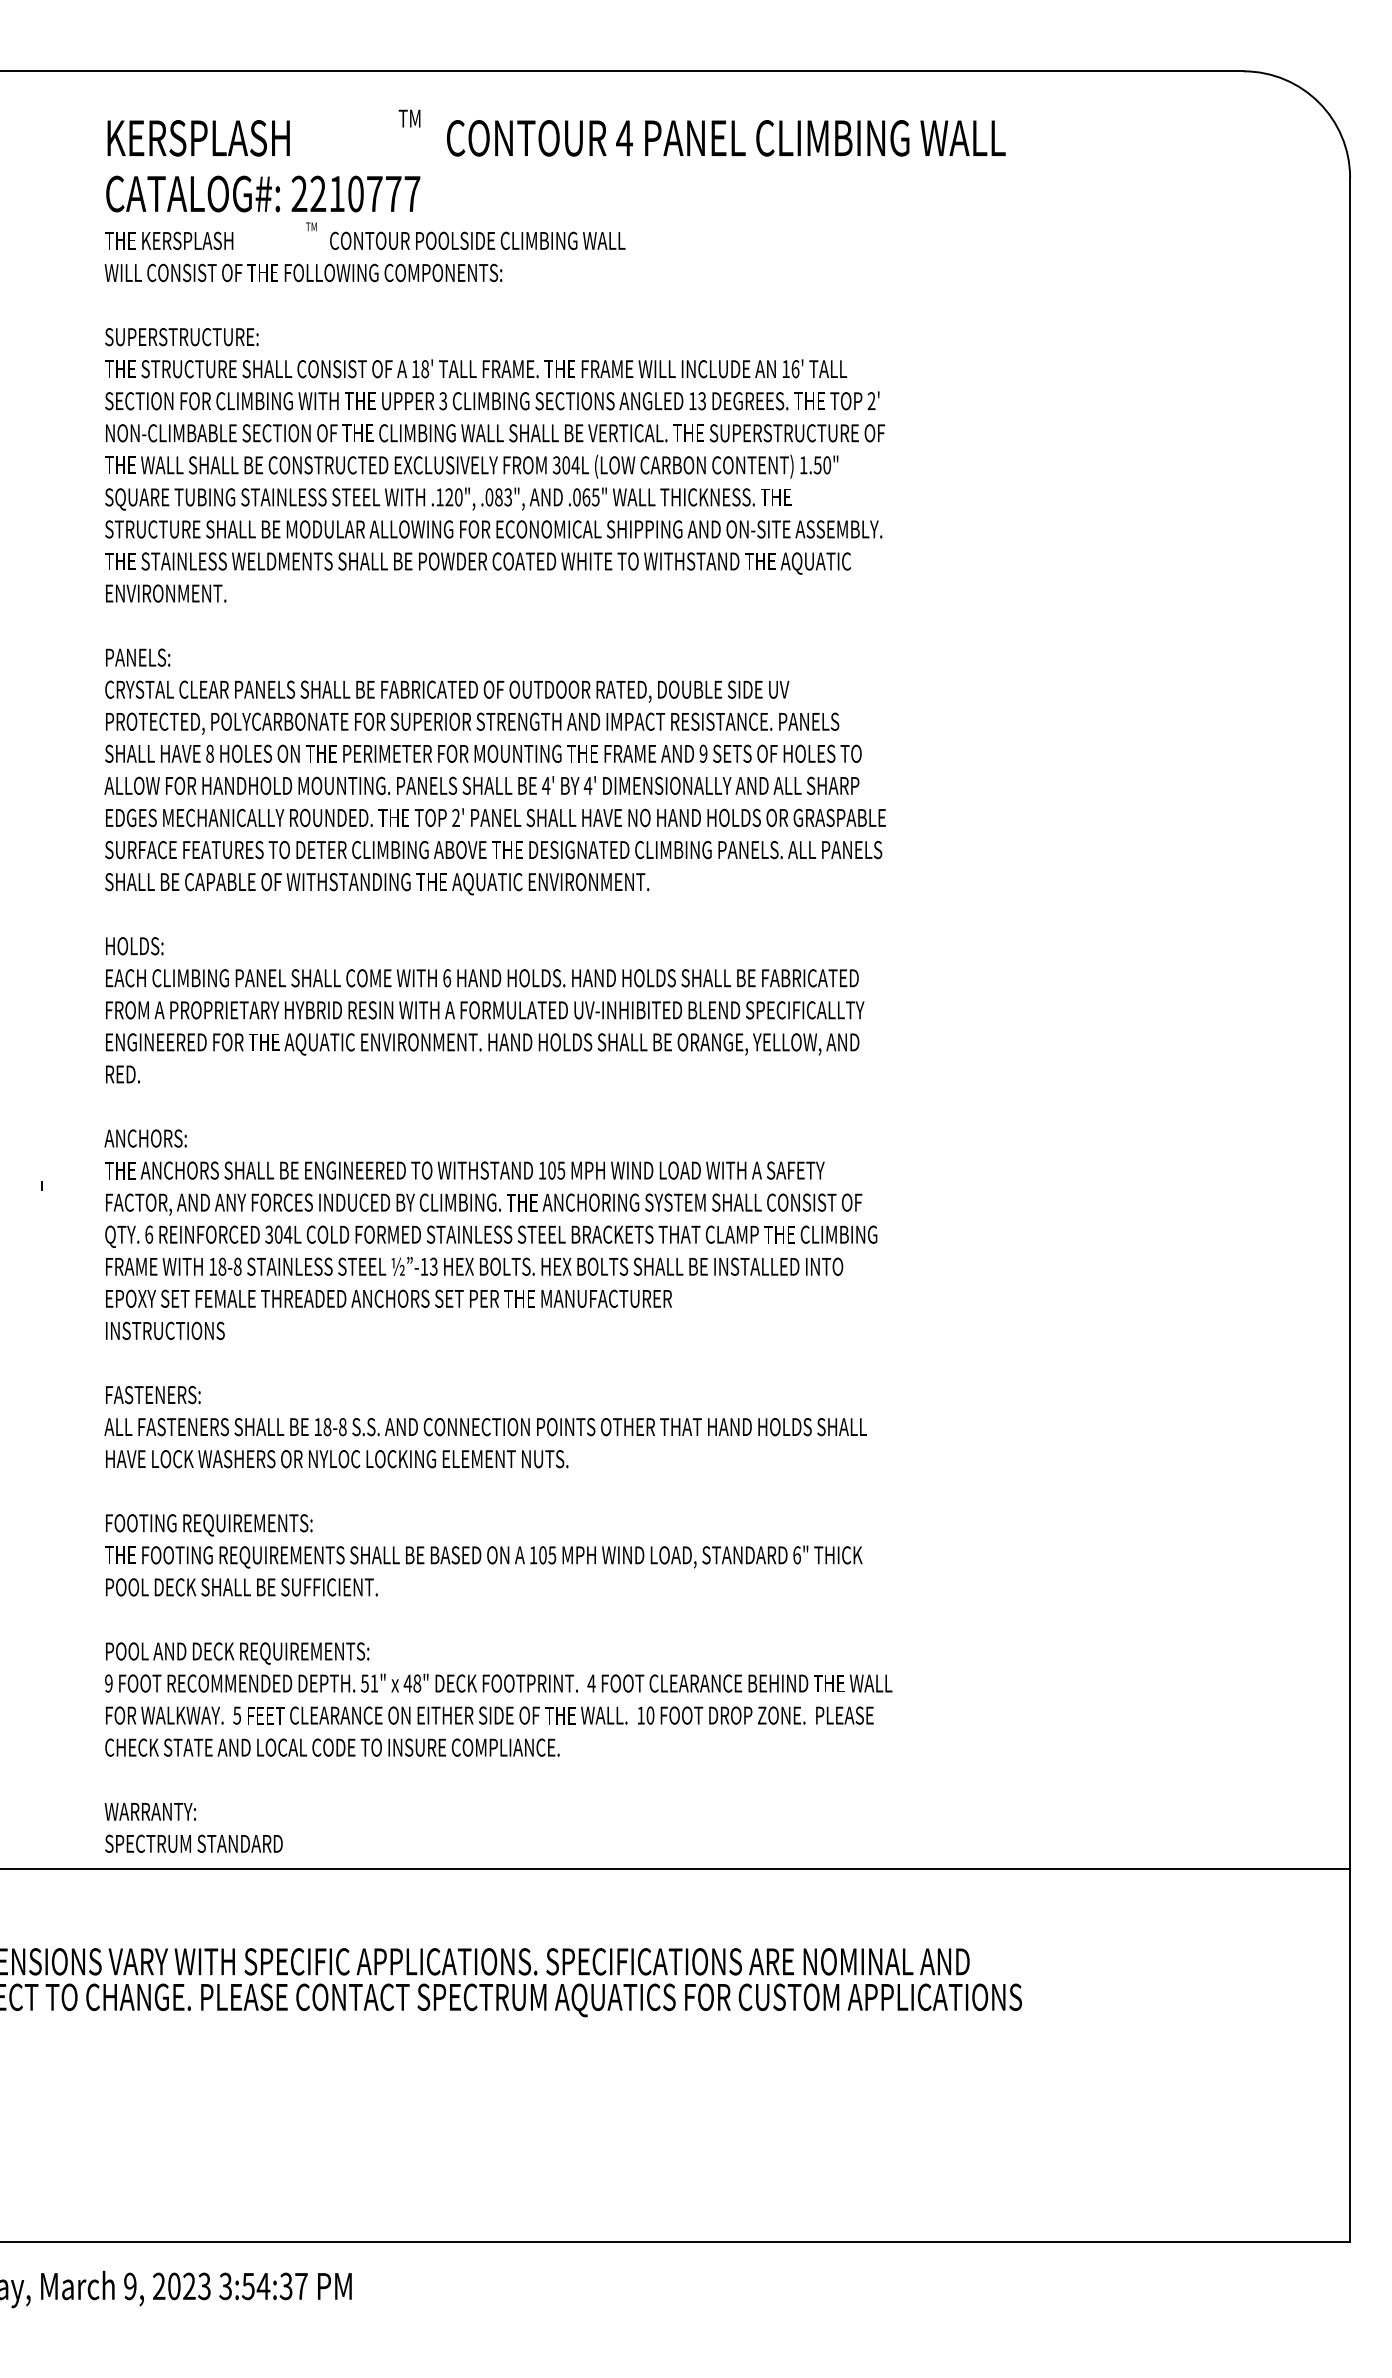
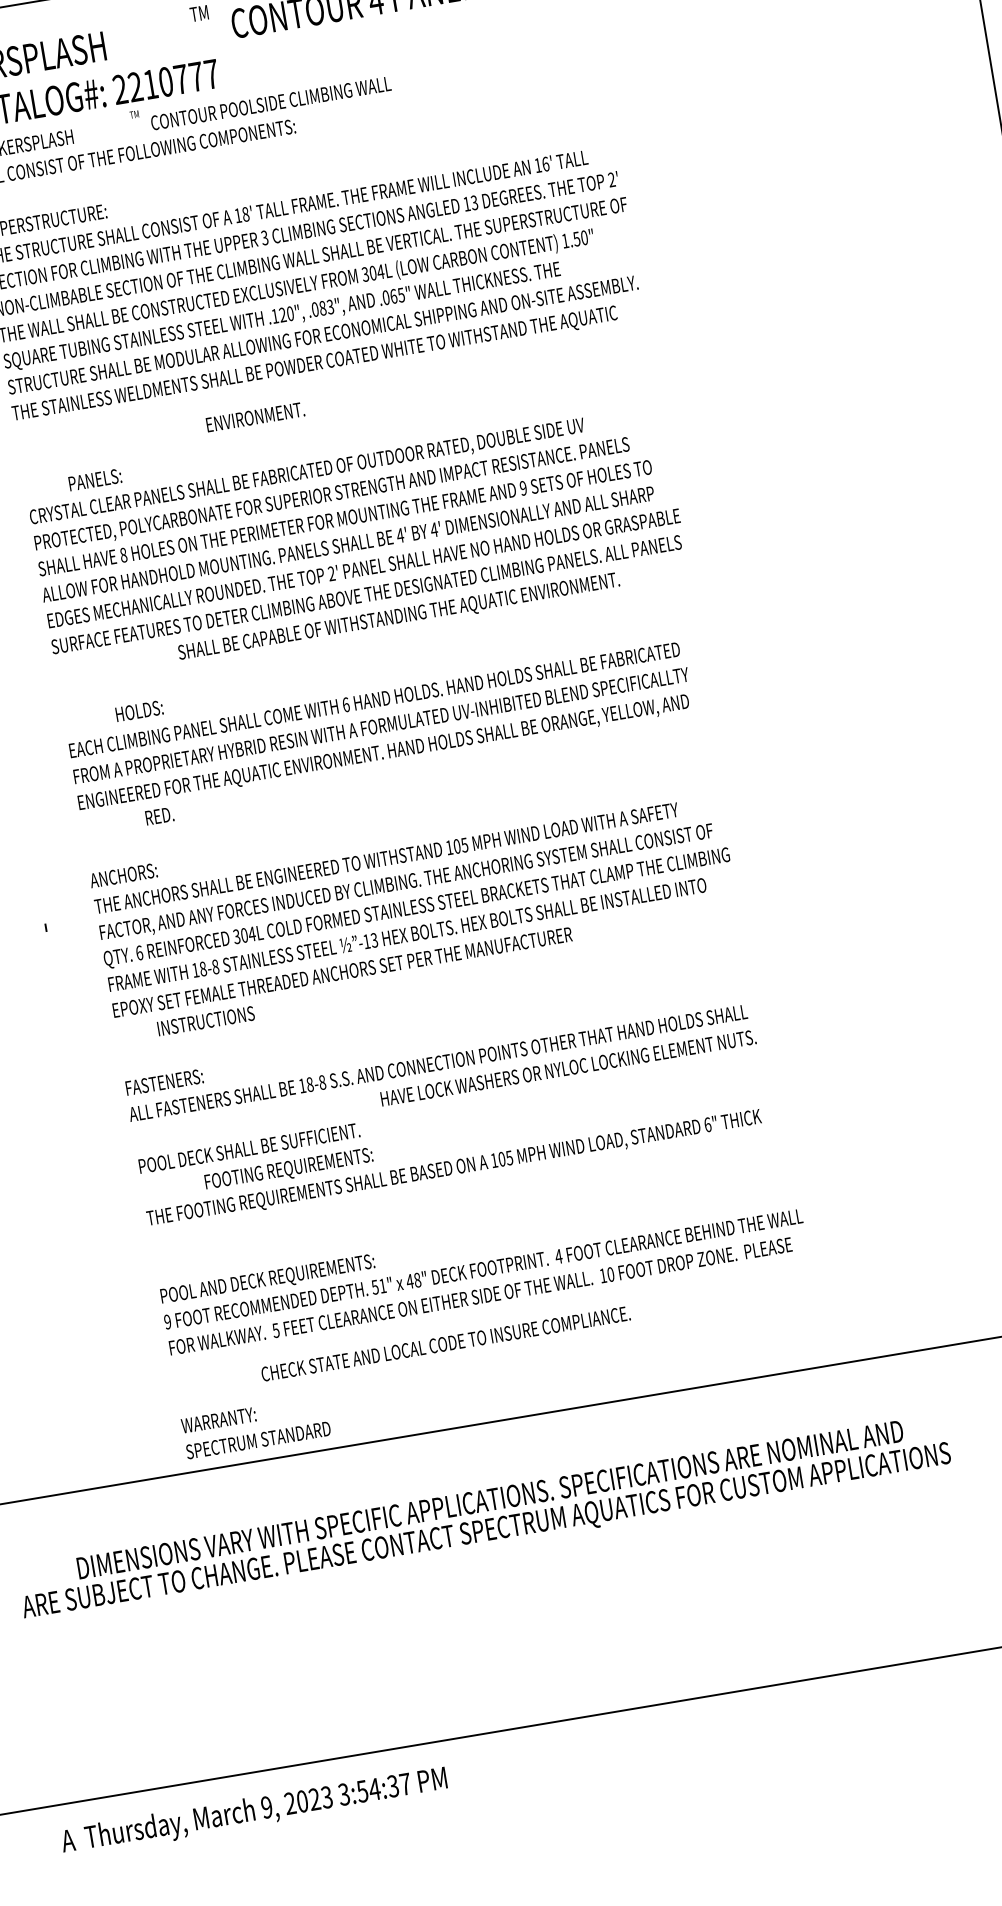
text: (166, 593) -> (255, 417), moved
text: (138, 657) -> (95, 479), moved
text: (377, 884) -> (399, 617), moved
text: (134, 946) -> (139, 711), moved
text: (122, 1074) -> (159, 816), moved
text: (165, 1330) -> (206, 1020), moved
text: (337, 1459) -> (568, 1068), moved
text: (209, 1525) -> (289, 1170), moved
text: (241, 1587) -> (249, 1148), moved
text: (332, 1747) -> (445, 1343), moved

